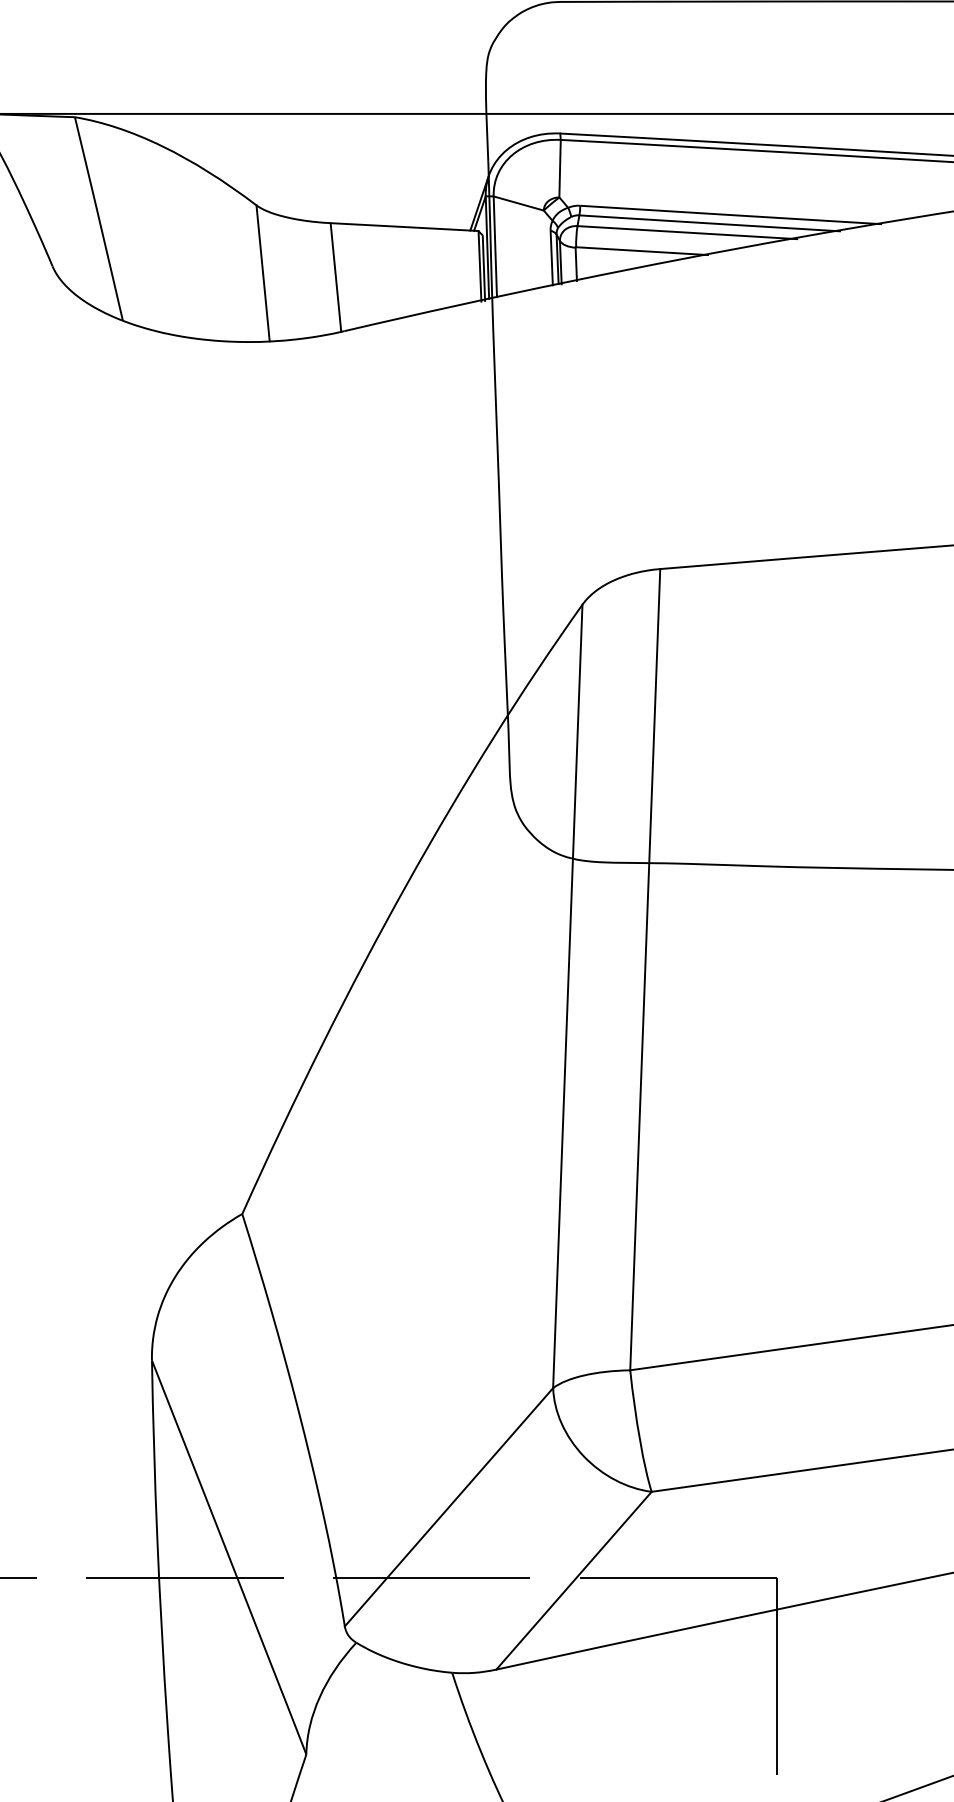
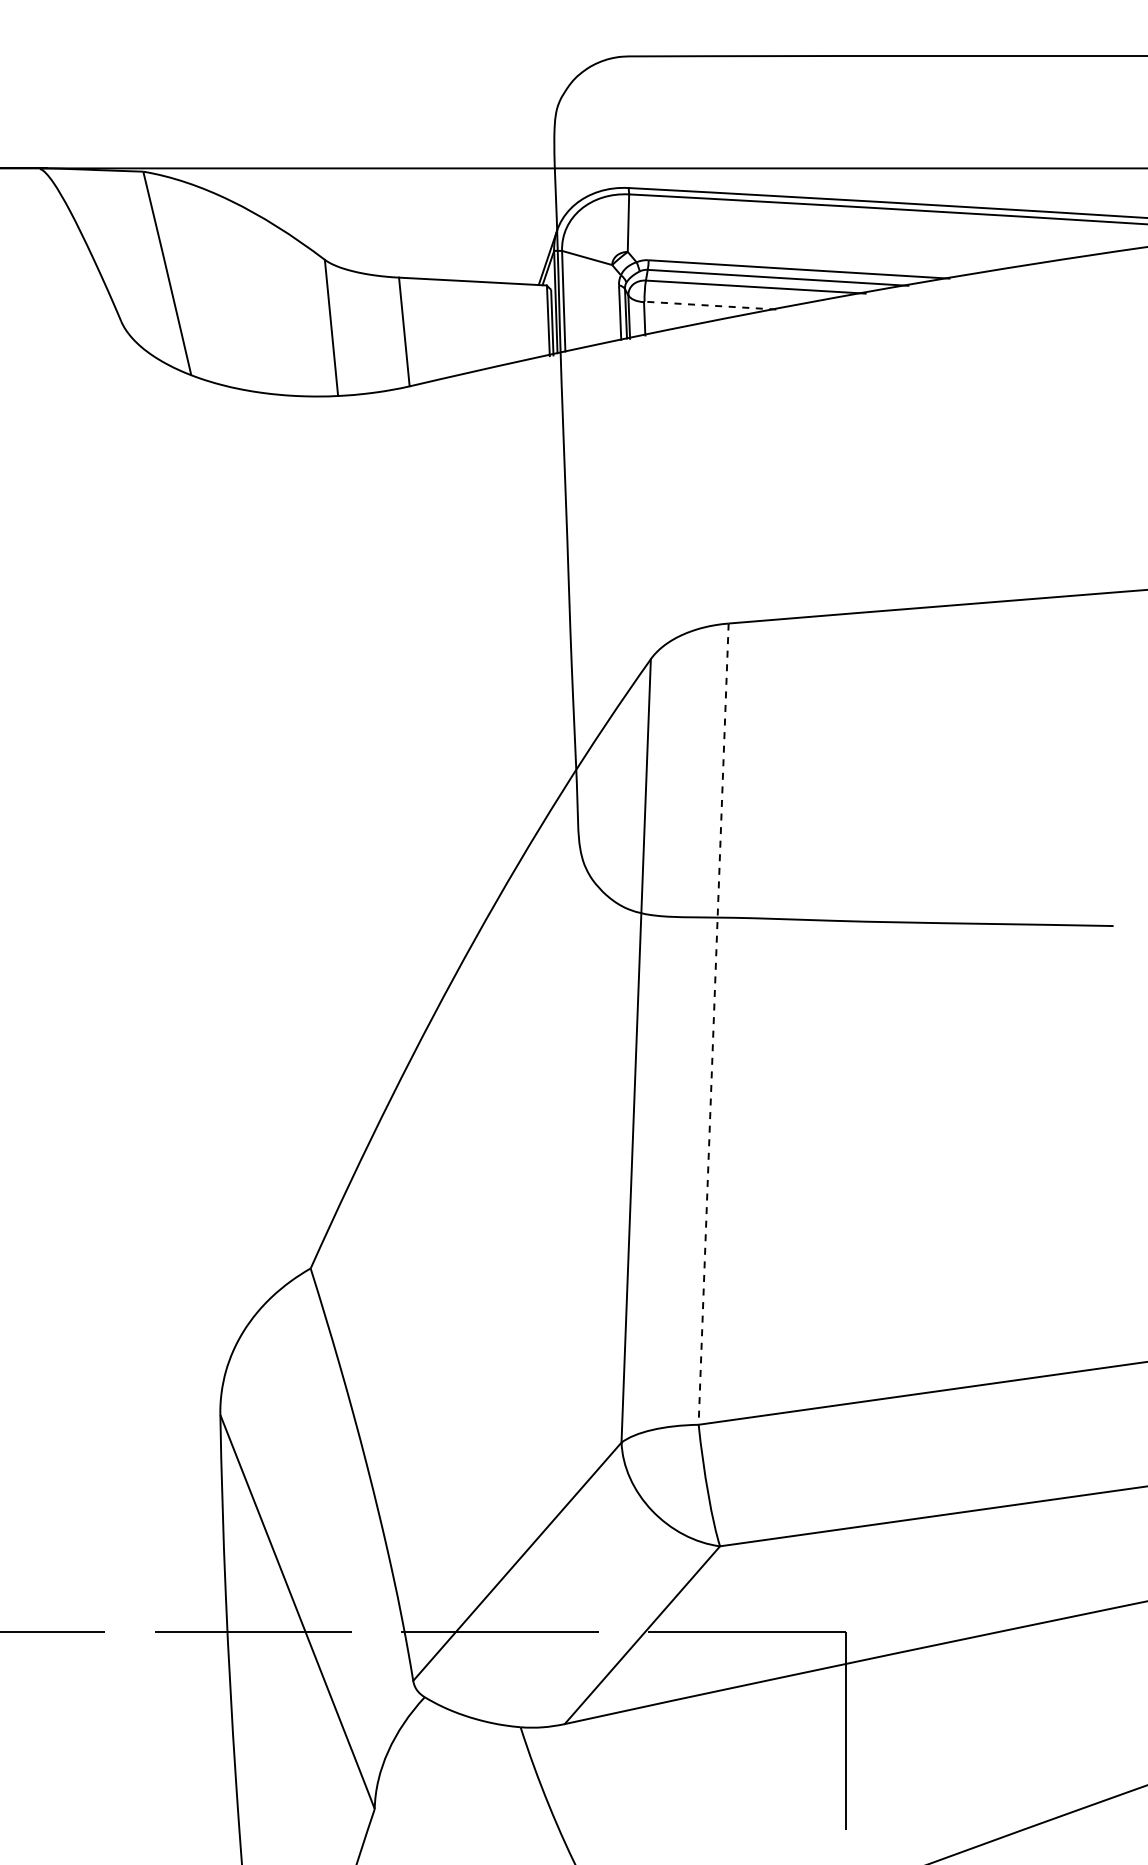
line: (642, 251) -> (710, 305), solid -> dashed
line: (645, 970) -> (713, 1024), solid -> dashed

